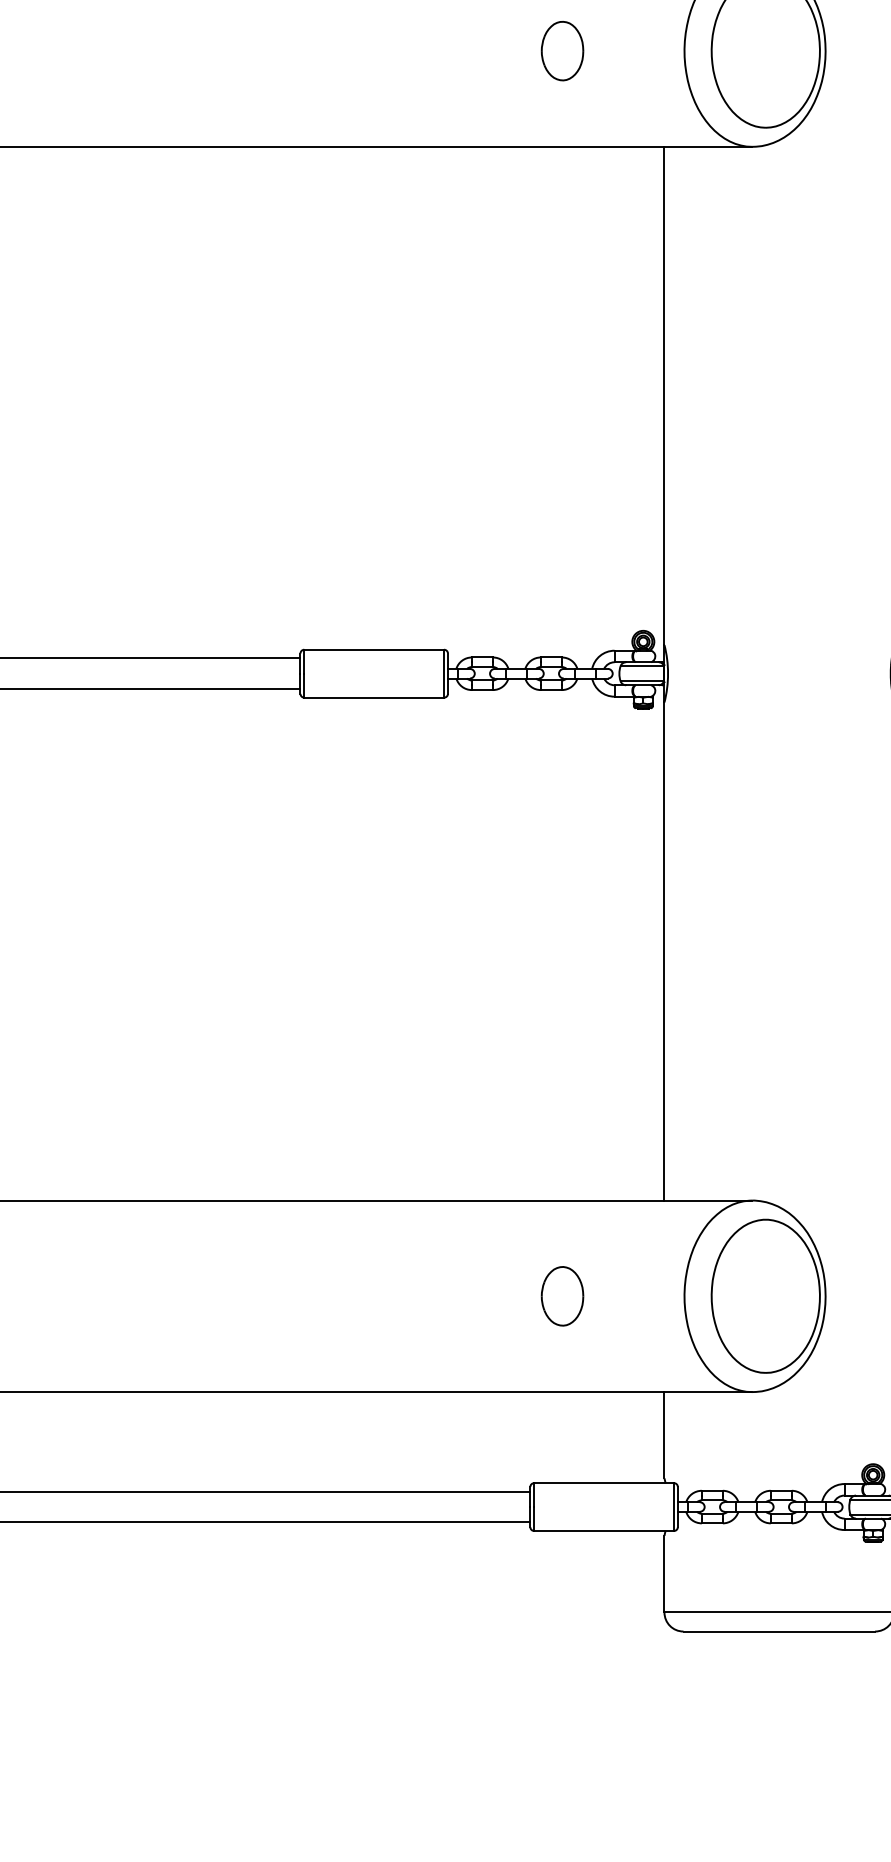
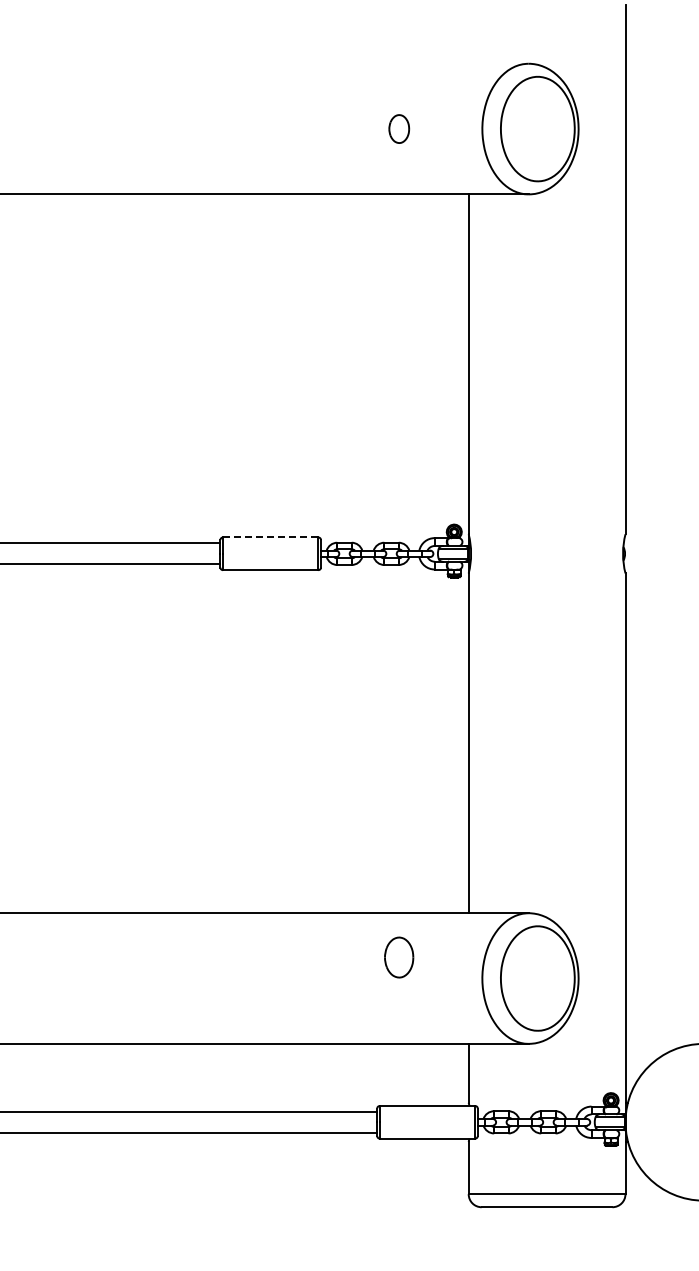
part: (563, 50) -> (399, 128), size x0.7
line: (373, 649) -> (270, 537), solid -> dashed
part: (563, 1296) -> (399, 957), moved

